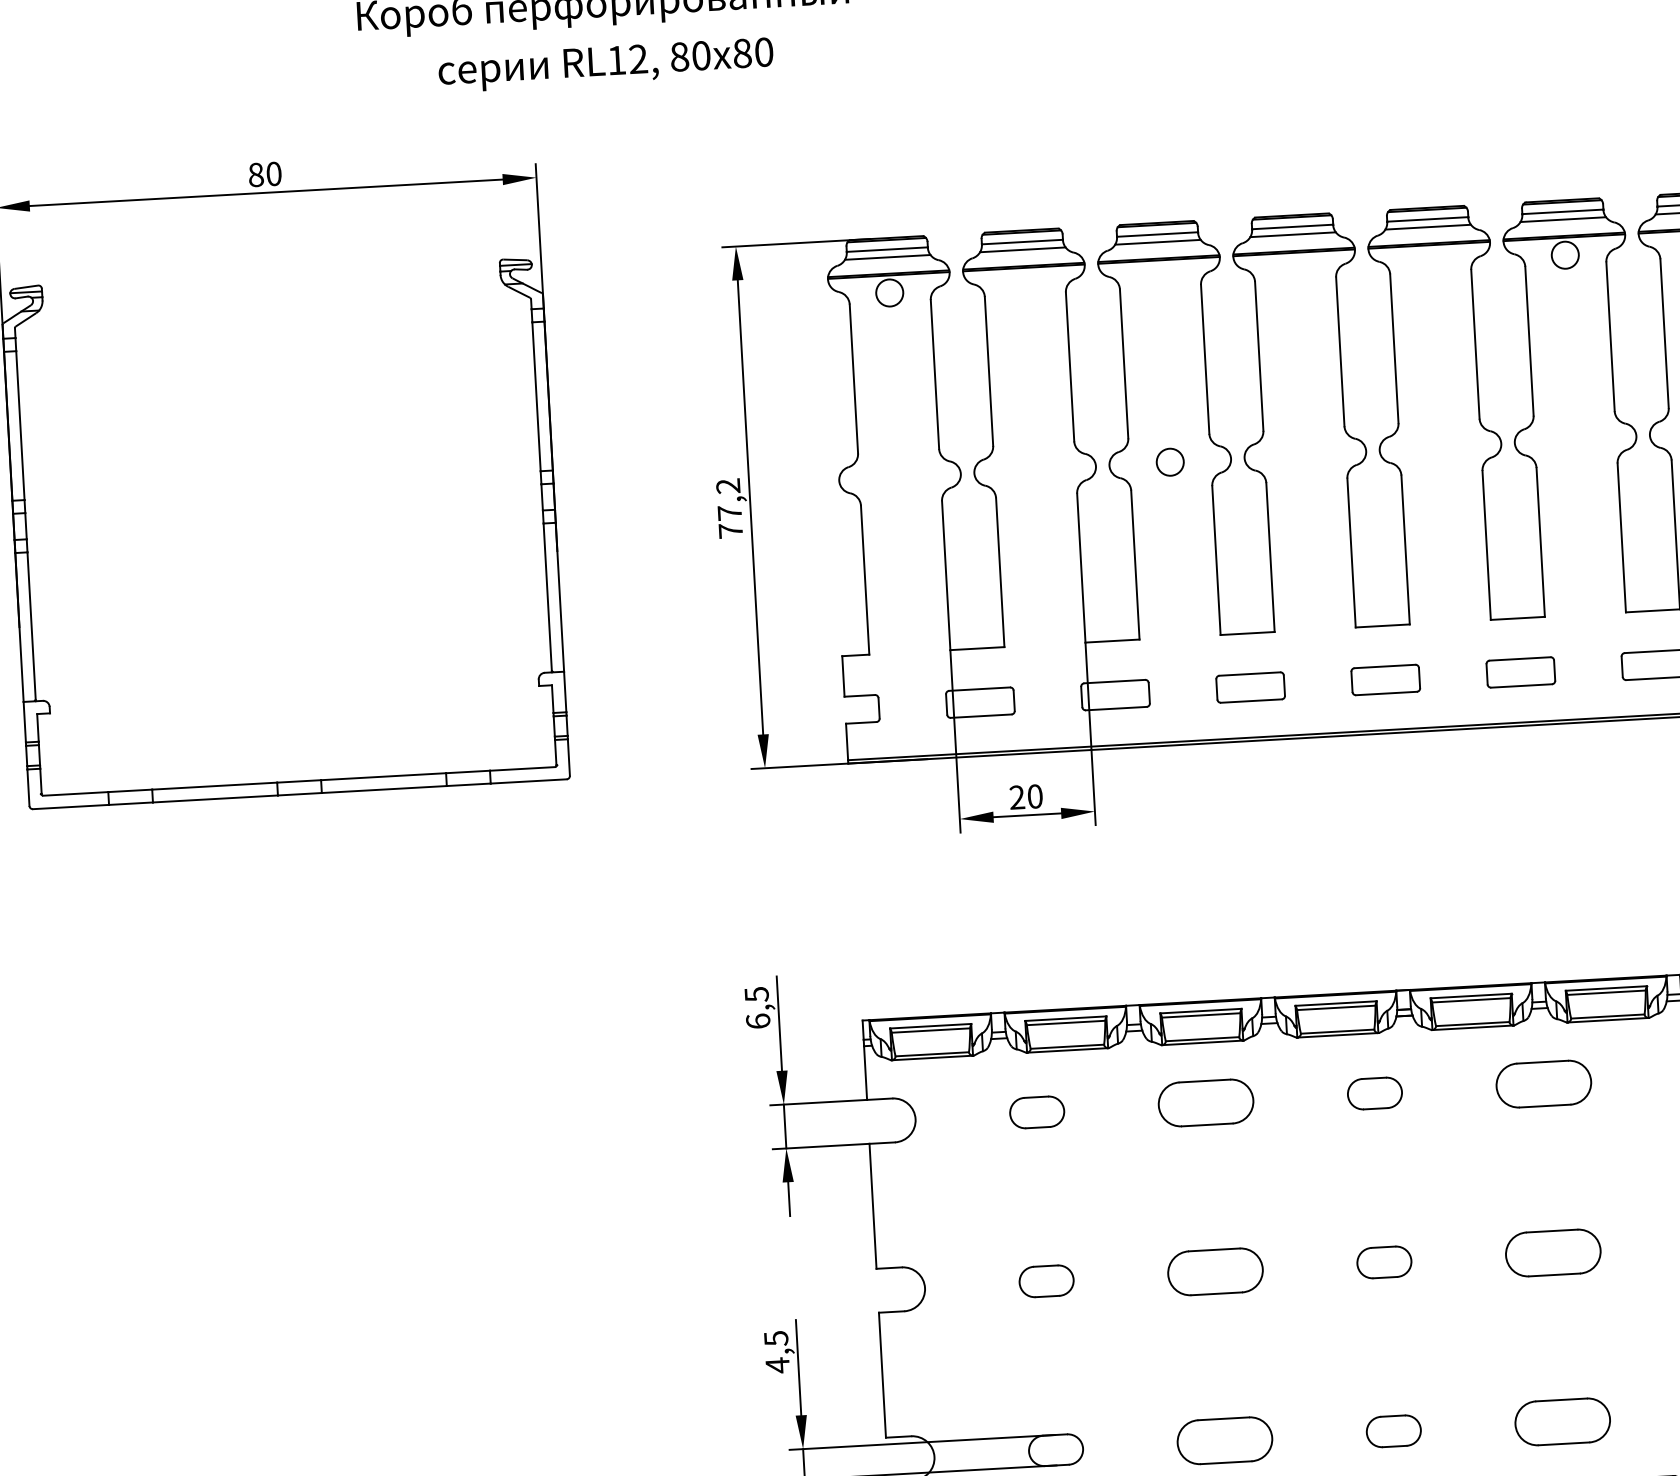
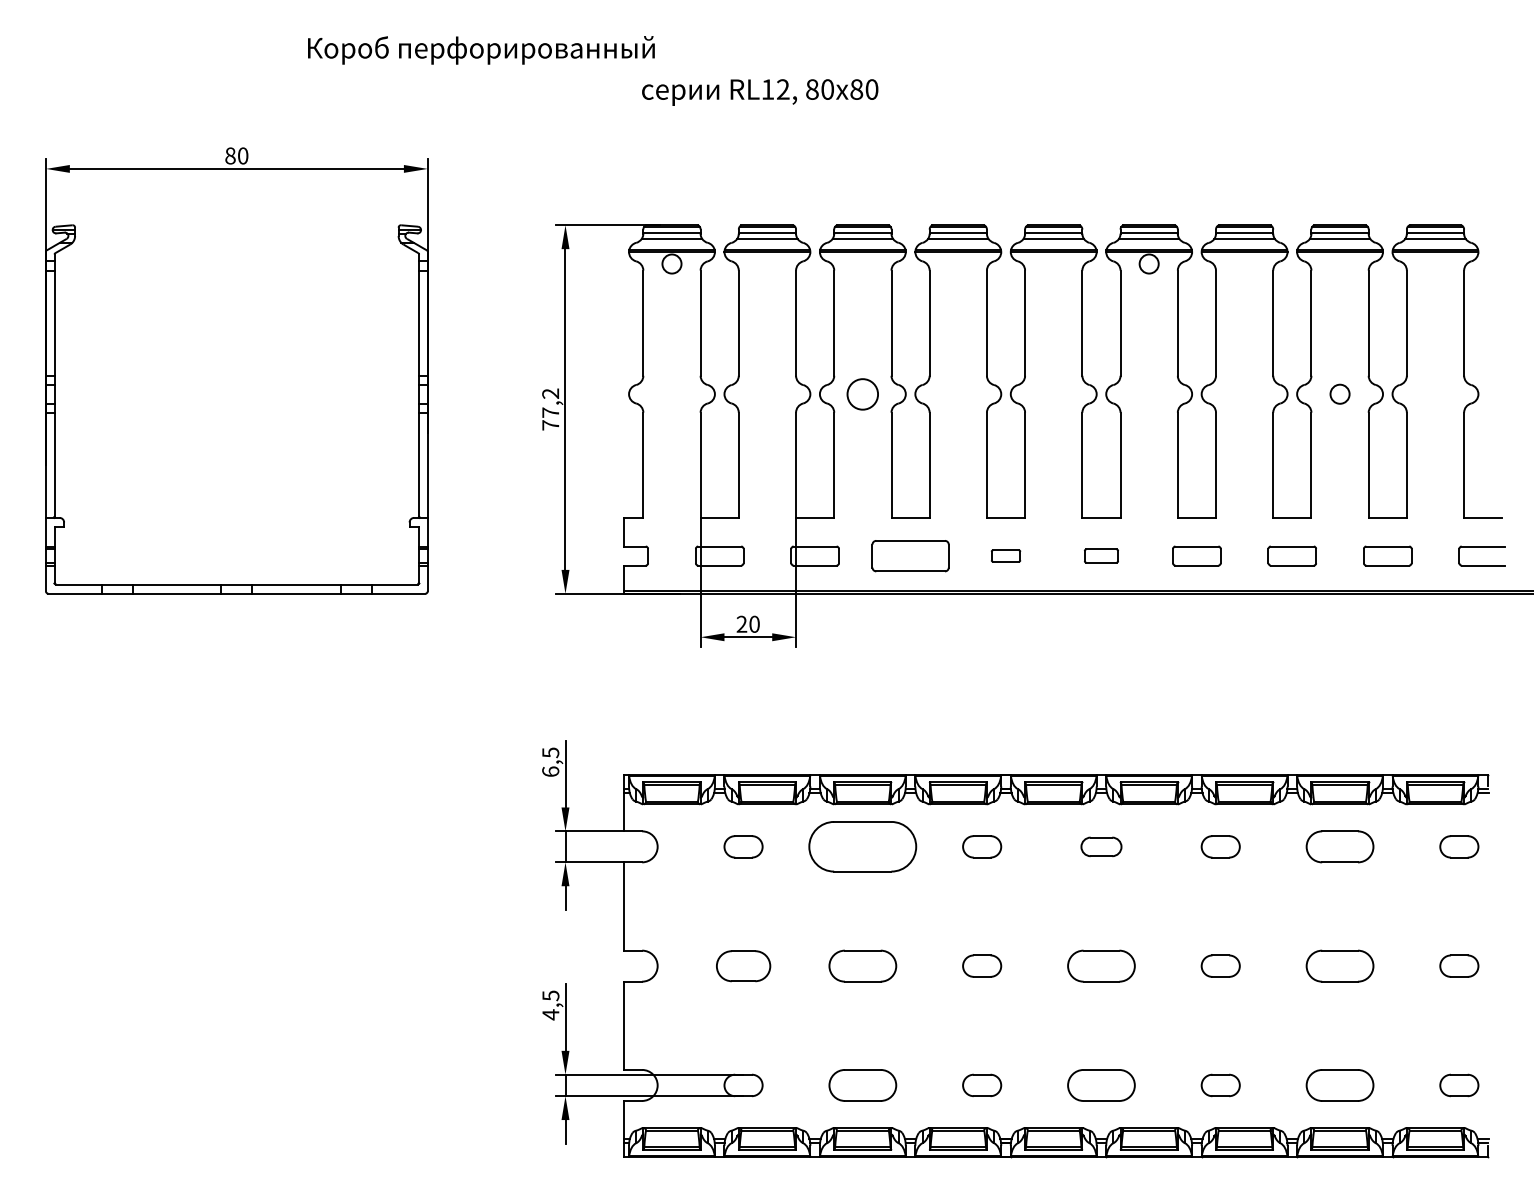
text: (606, 65) -> (760, 92), moved
circle: (1169, 461) -> (862, 393), size x1.6
part: (1520, 671) -> (1101, 555), size x0.7
part: (1384, 679) -> (1005, 555), size x0.6
part: (1250, 686) -> (910, 555), size x1.6
part: (1543, 1083) -> (1101, 846), size x0.6
part: (1205, 1102) -> (862, 846), size x1.6
part: (1046, 1280) -> (743, 965), size x1.4

